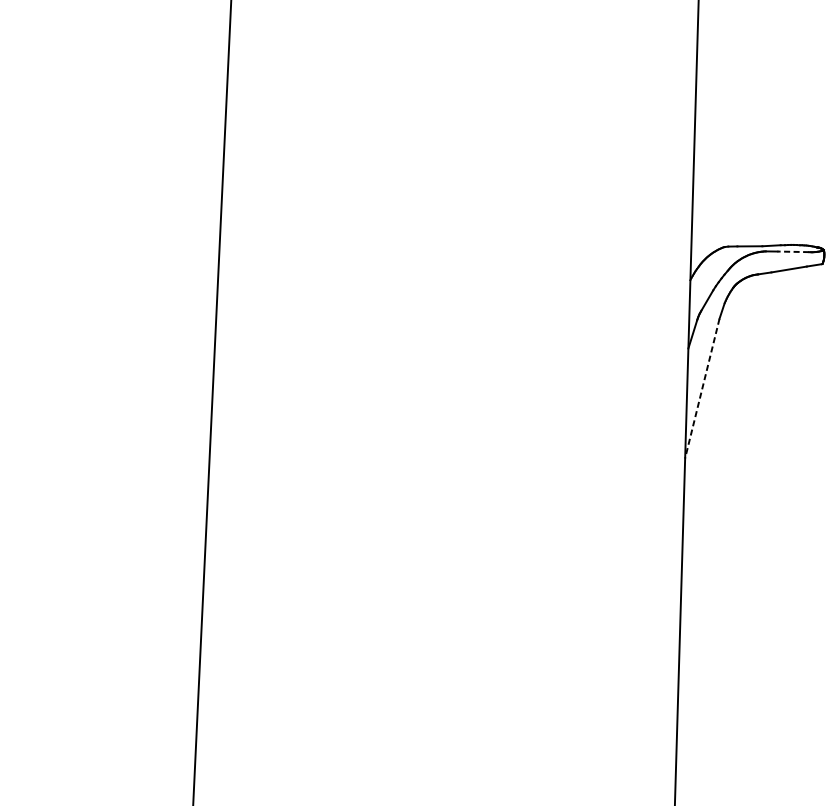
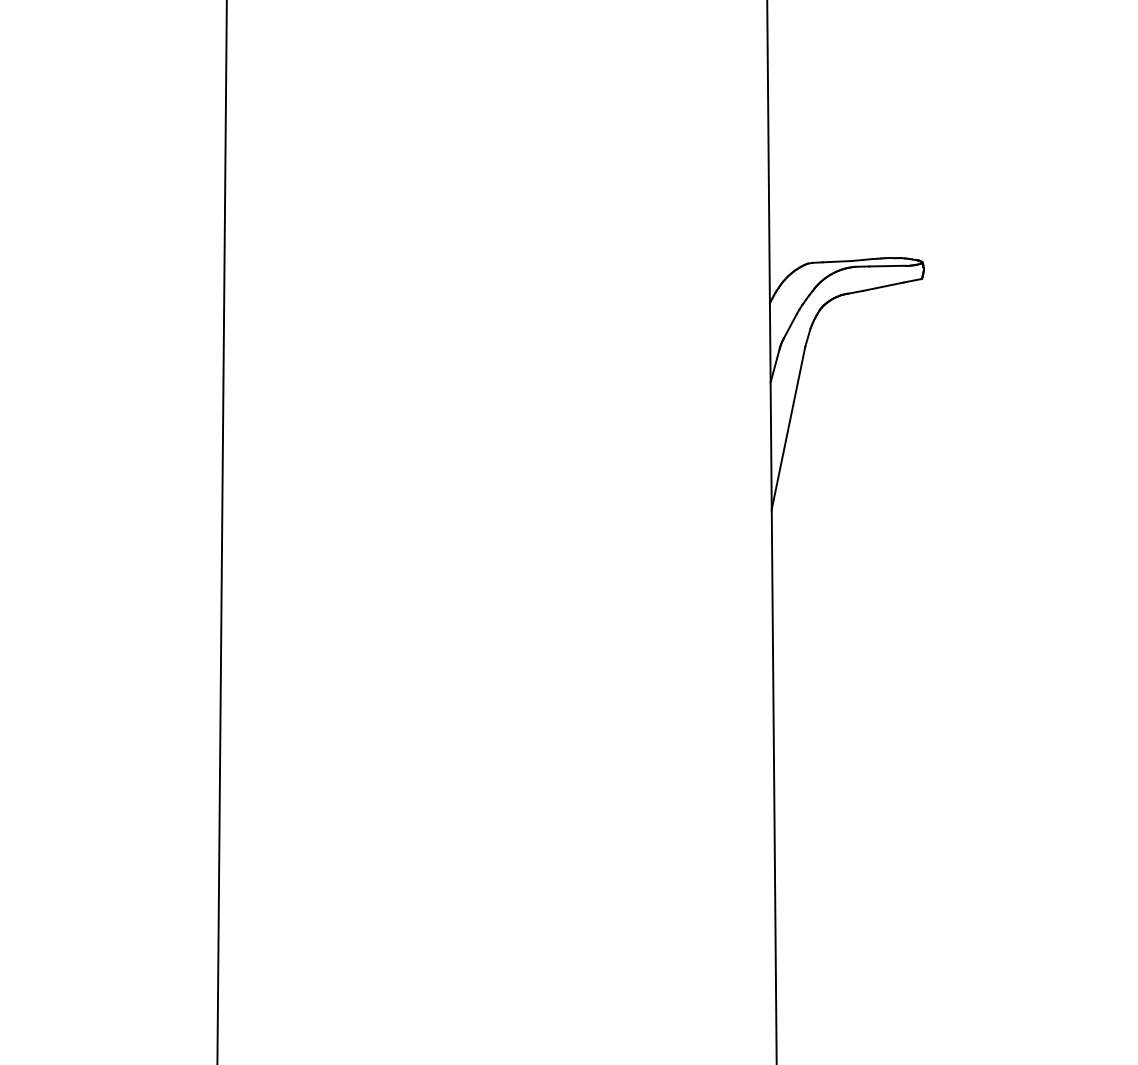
line: (793, 252) -> (887, 266), dashed -> solid
line: (702, 388) -> (788, 428), dashed -> solid

